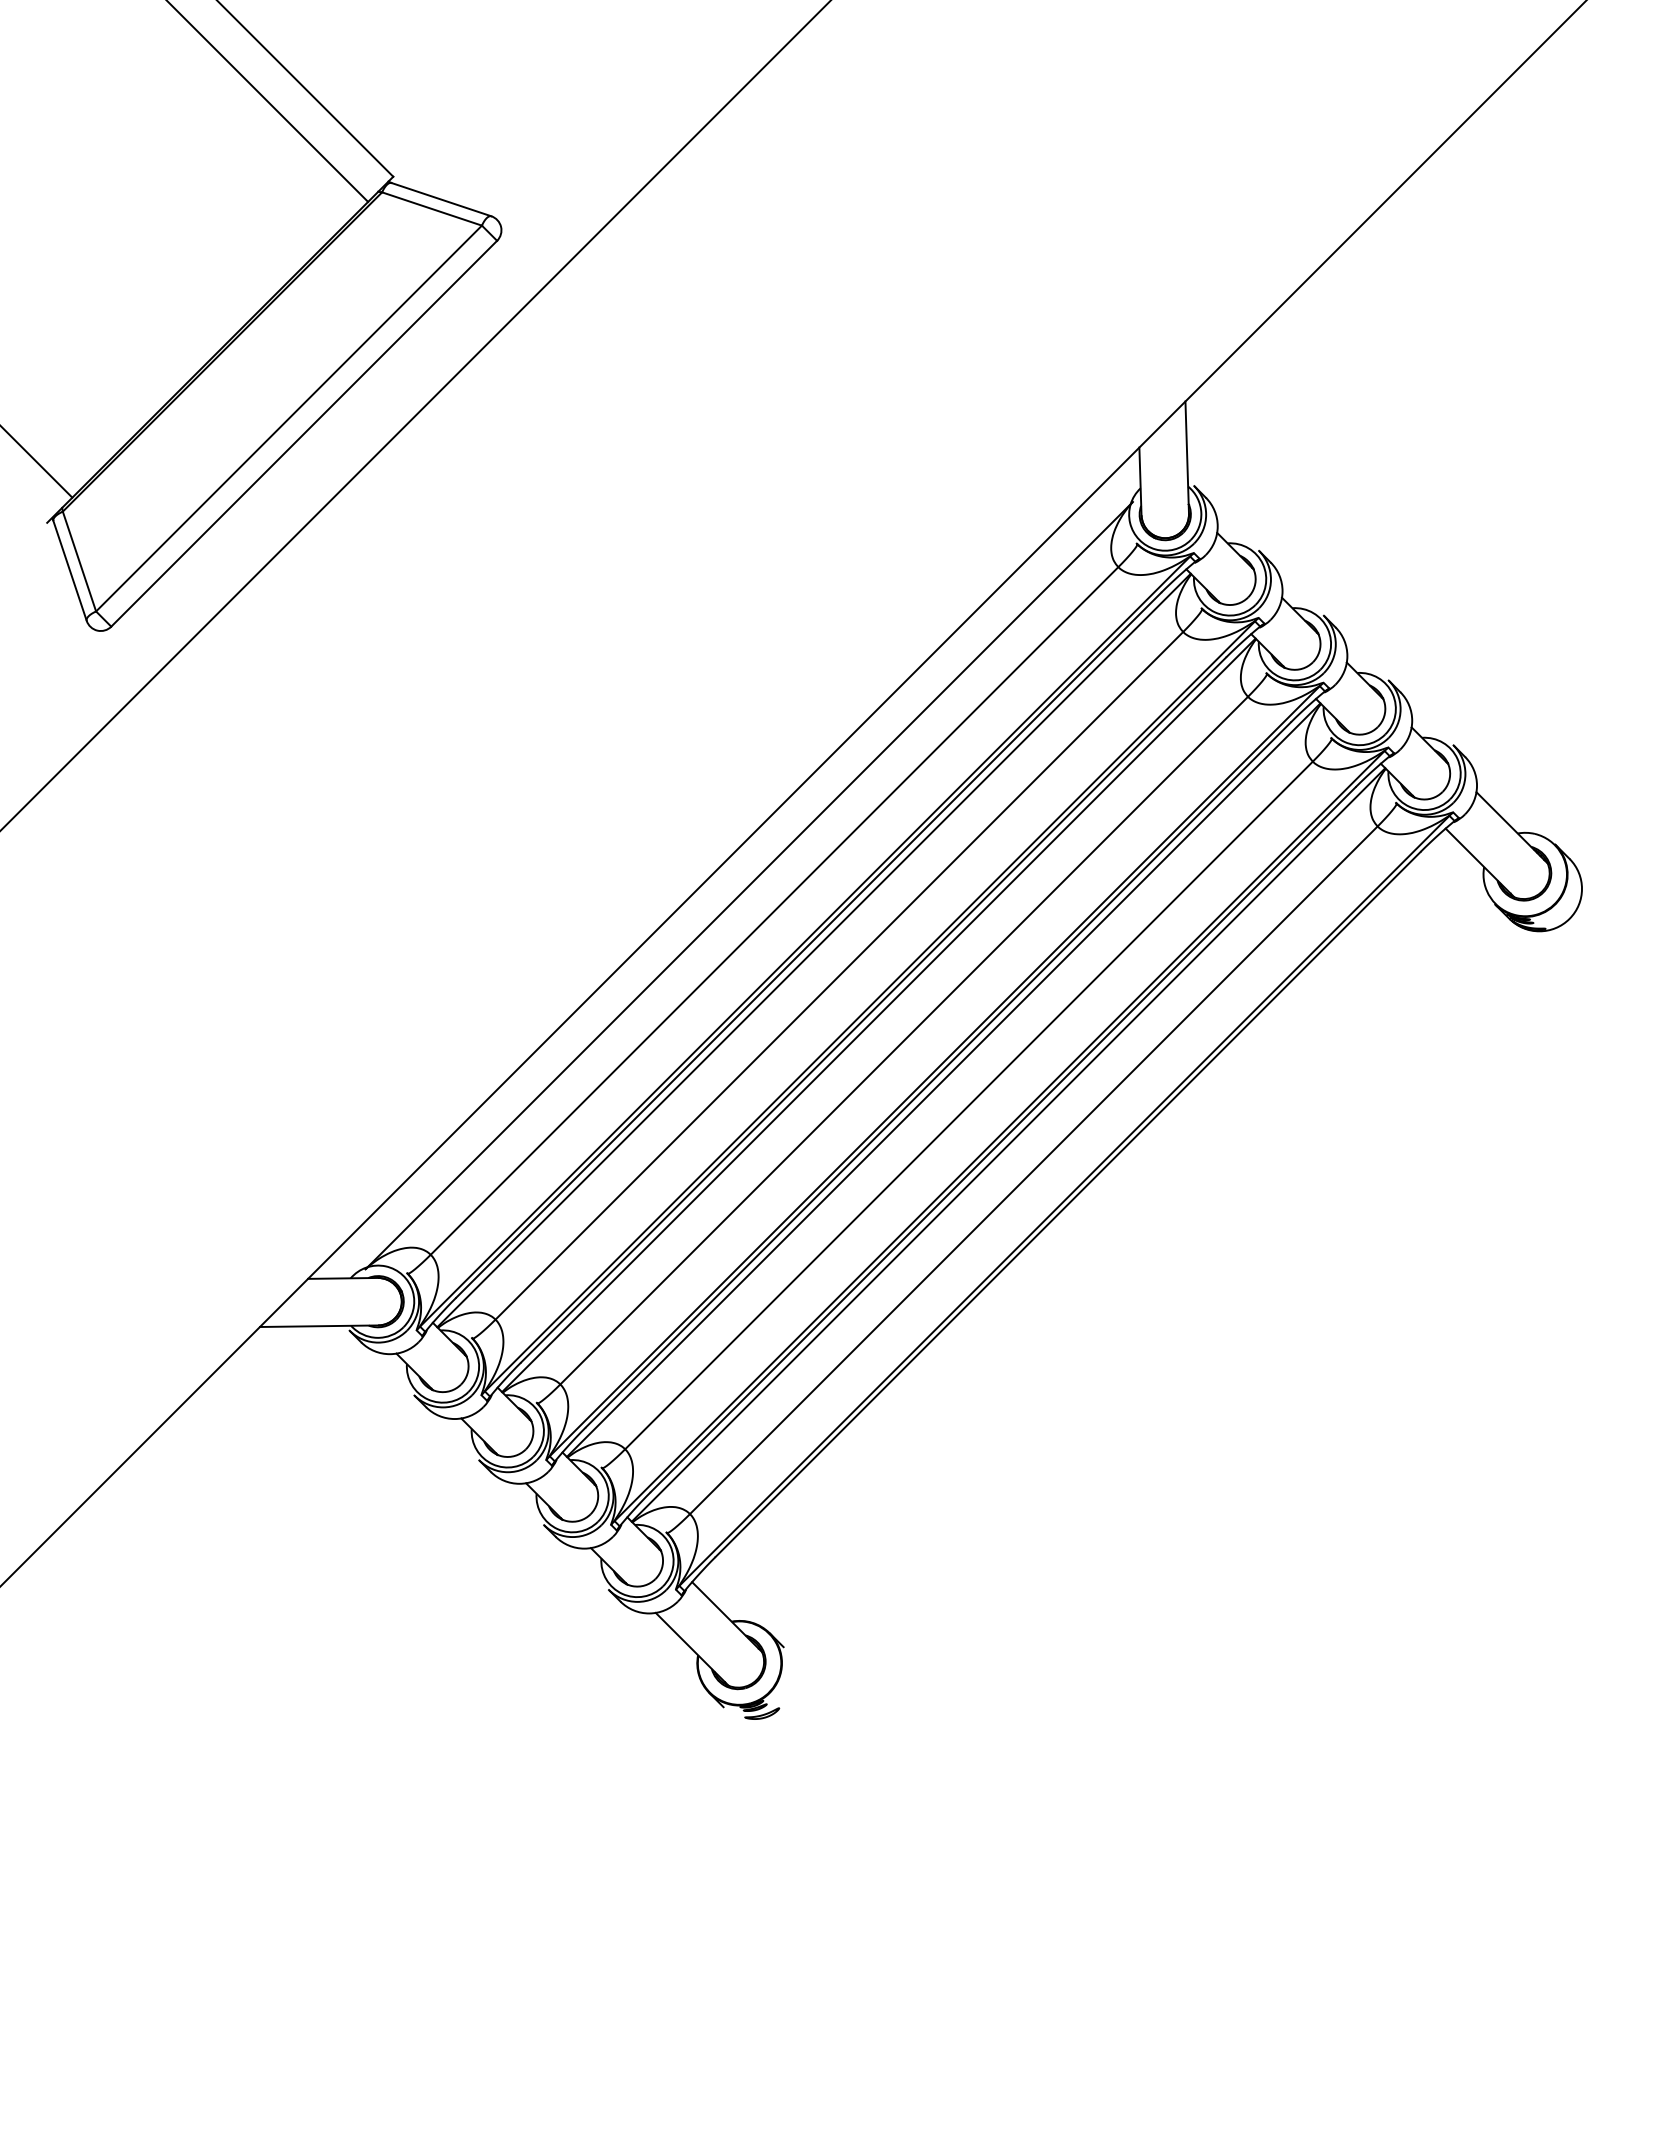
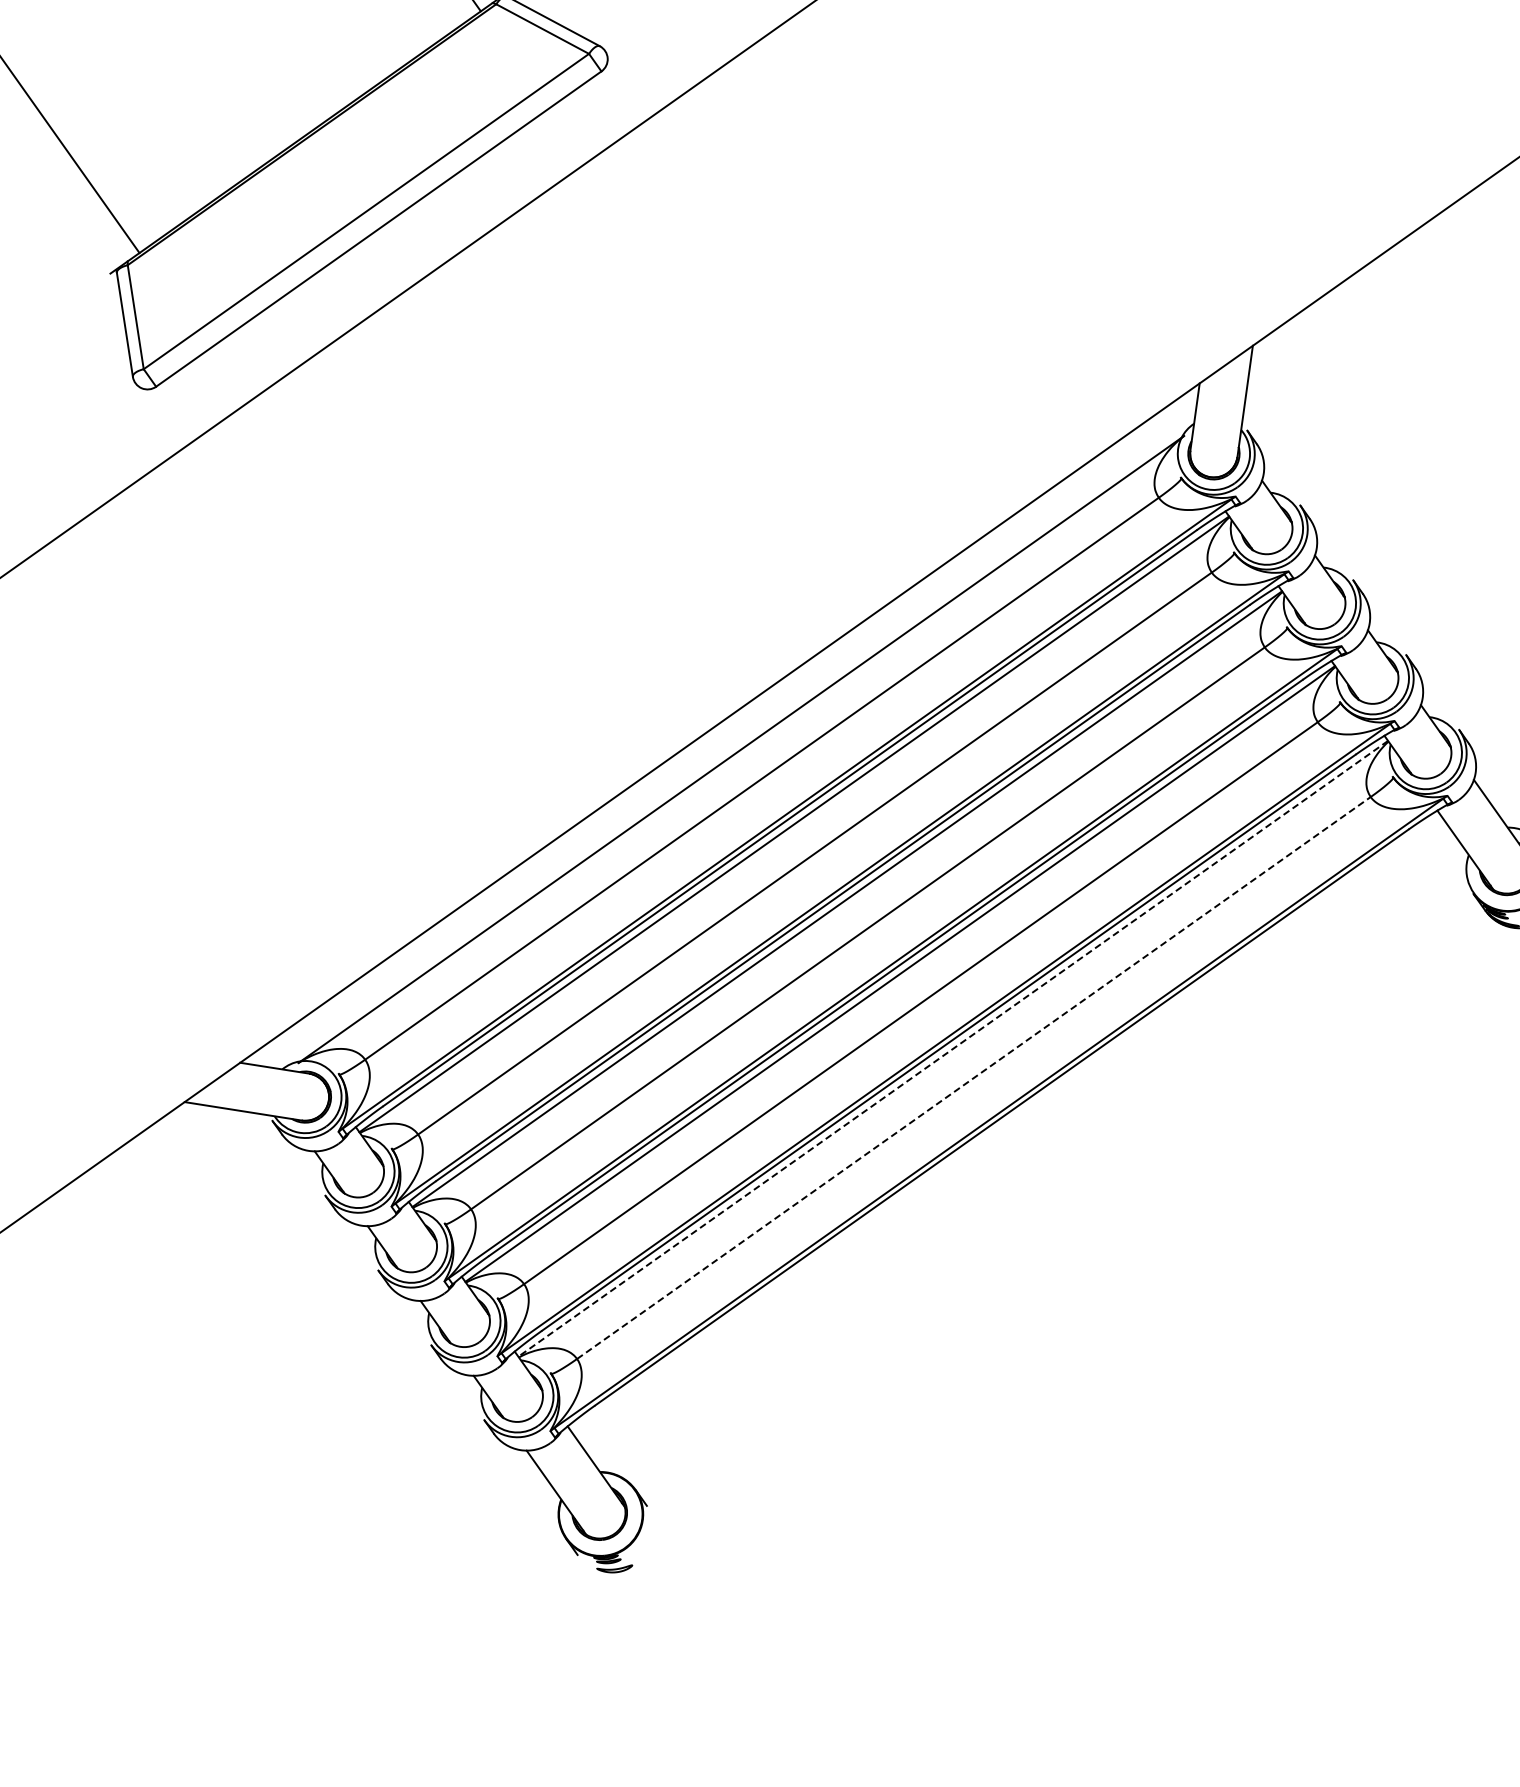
line: (1008, 1144) -> (953, 1048), solid -> dashed
line: (1034, 1169) -> (974, 1077), solid -> dashed

